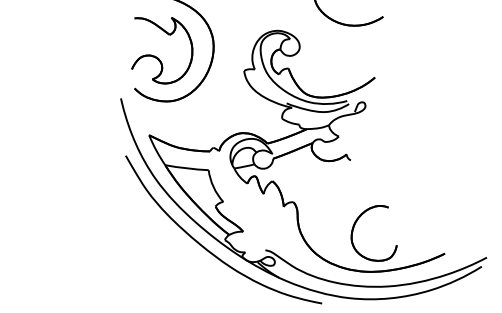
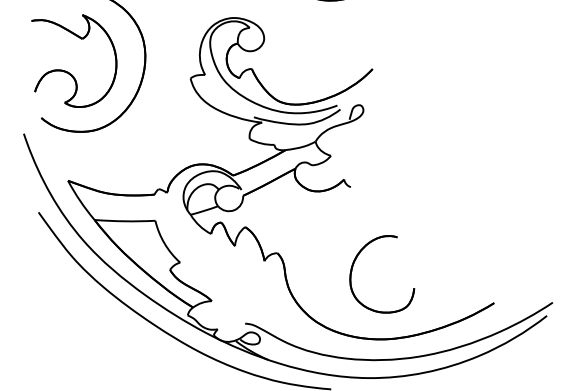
part: (354, 228) -> (353, 271), moved

